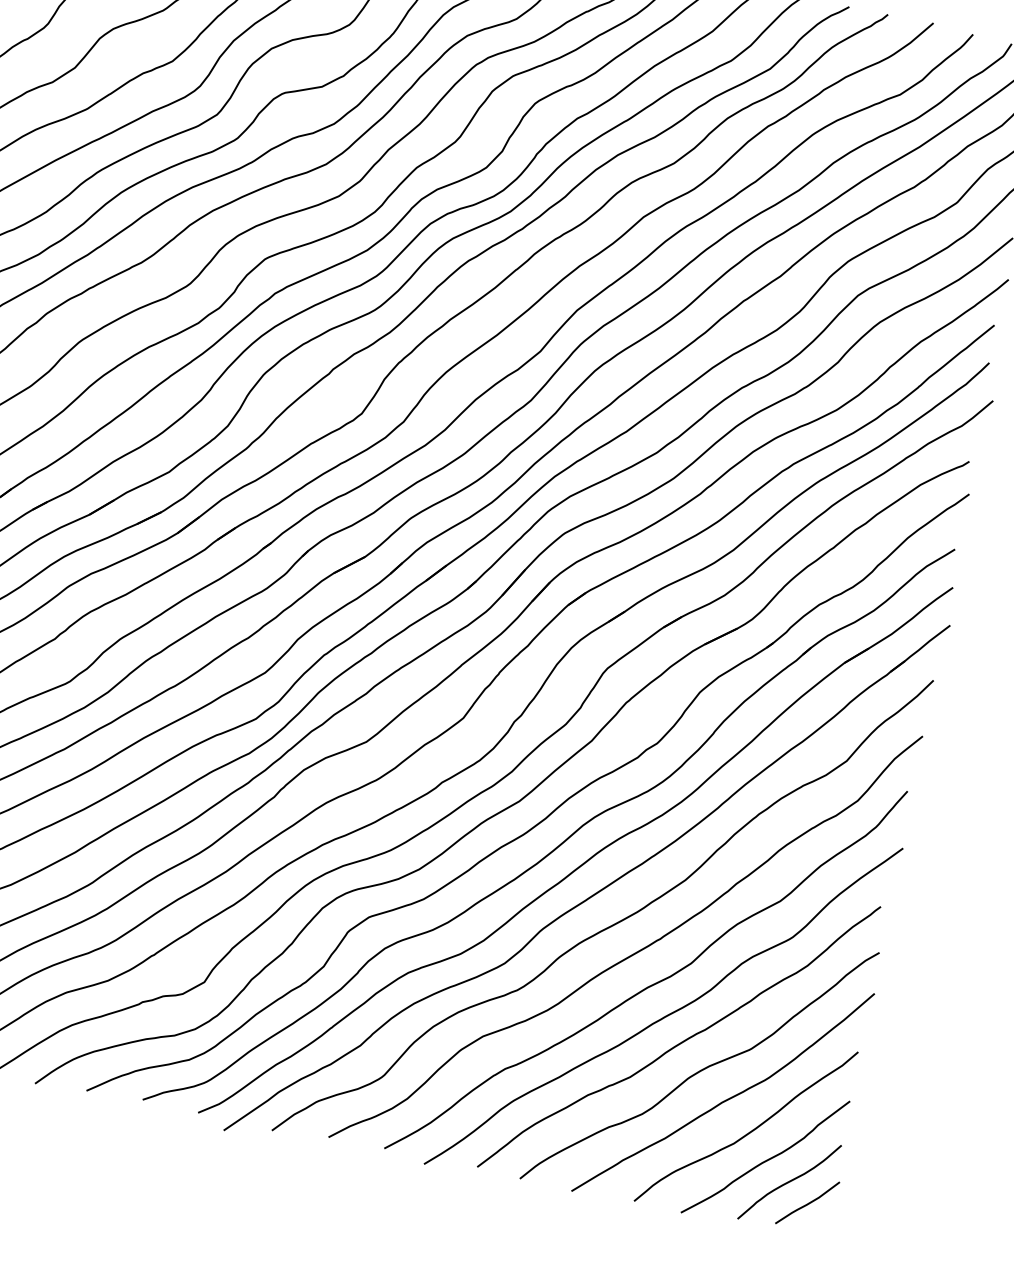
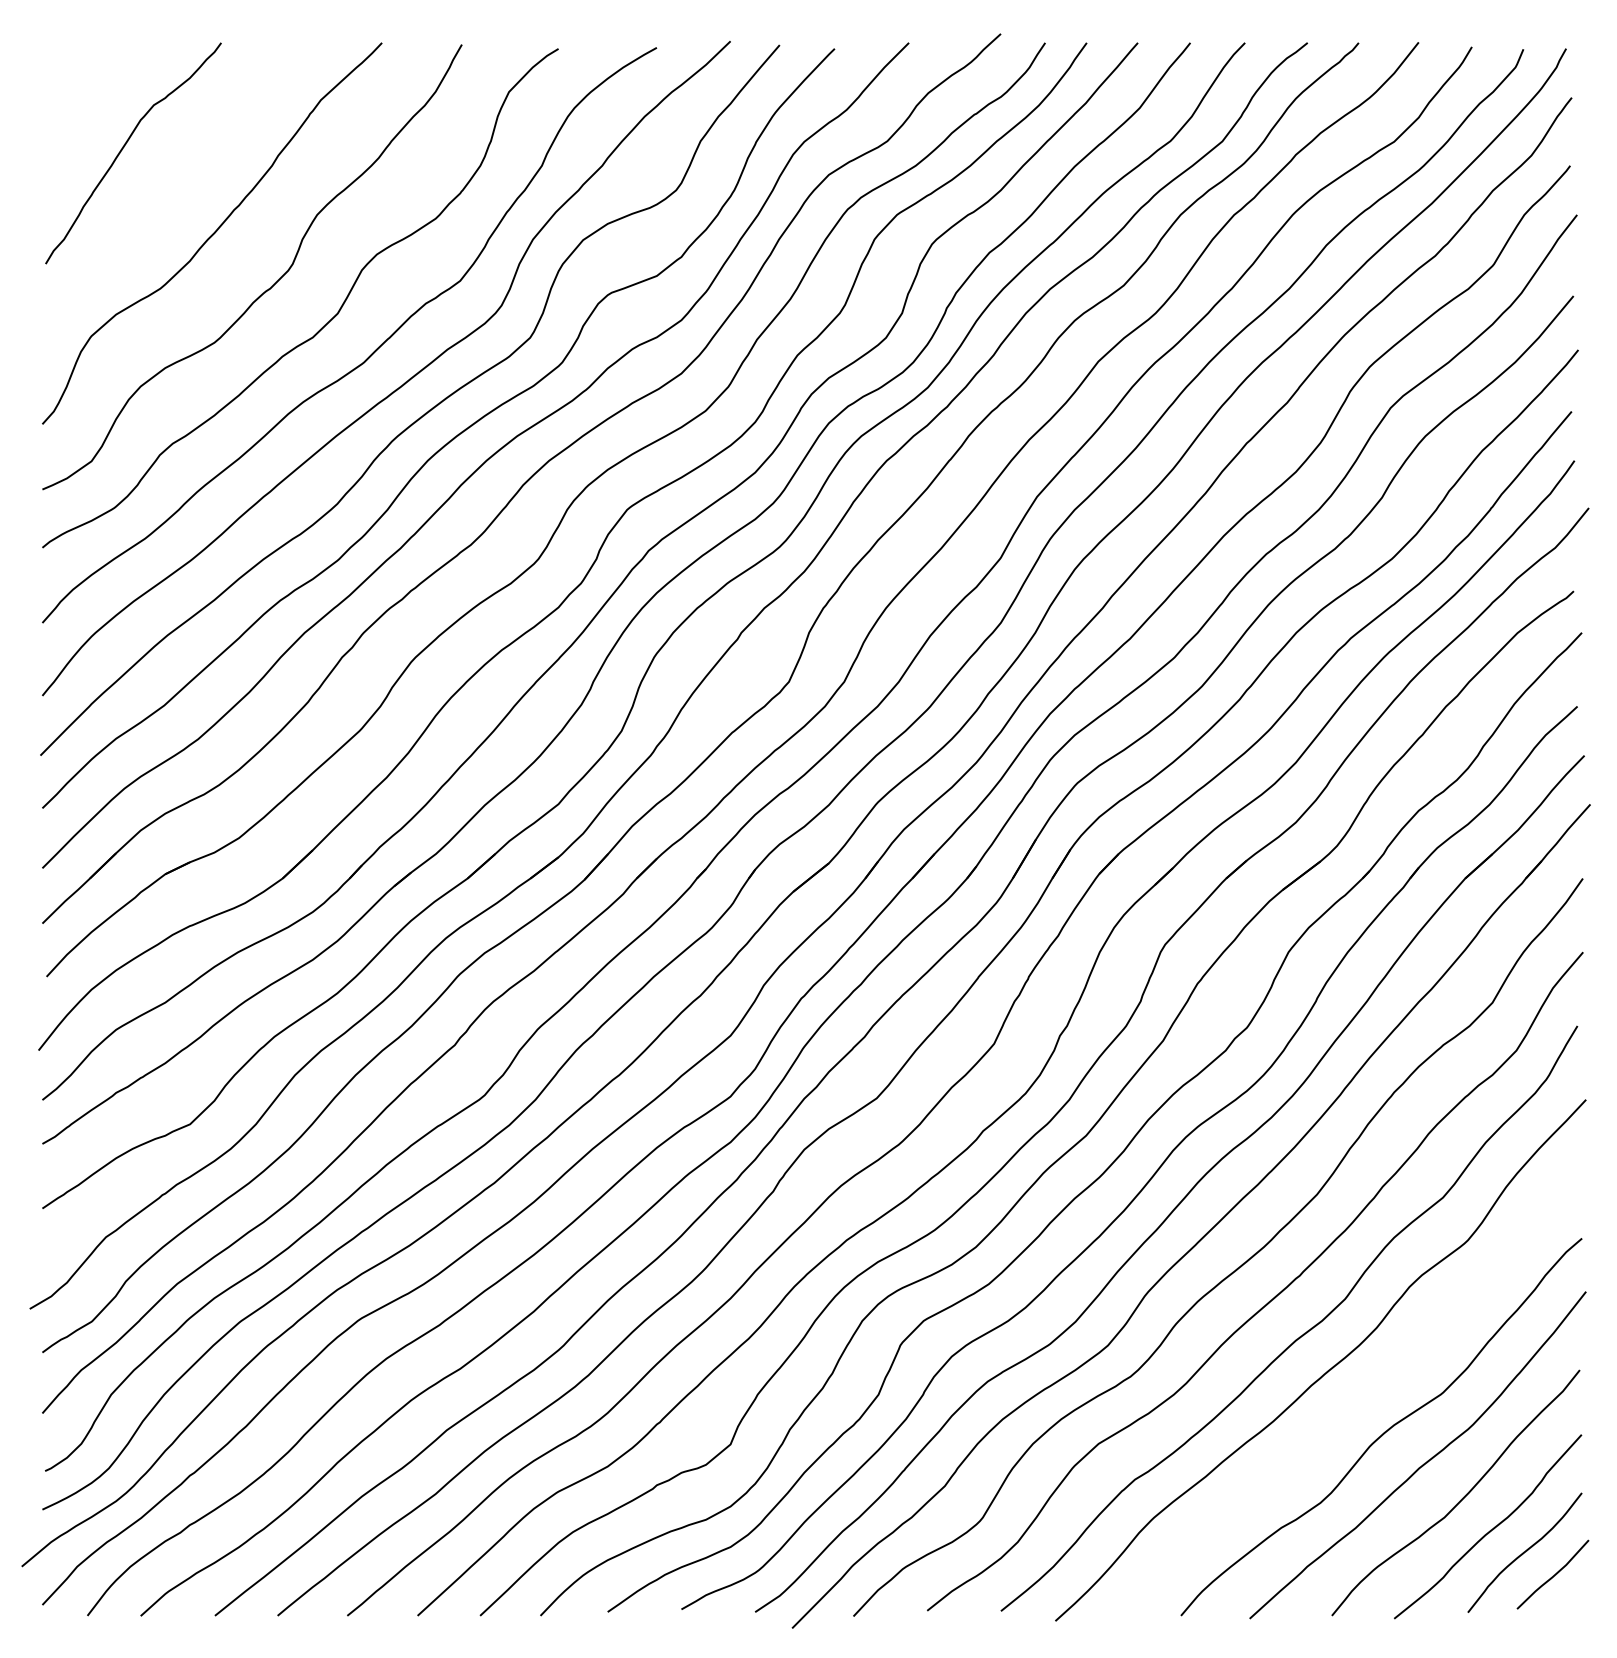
curve: (682, 1041) -> (1353, 1400), removed

